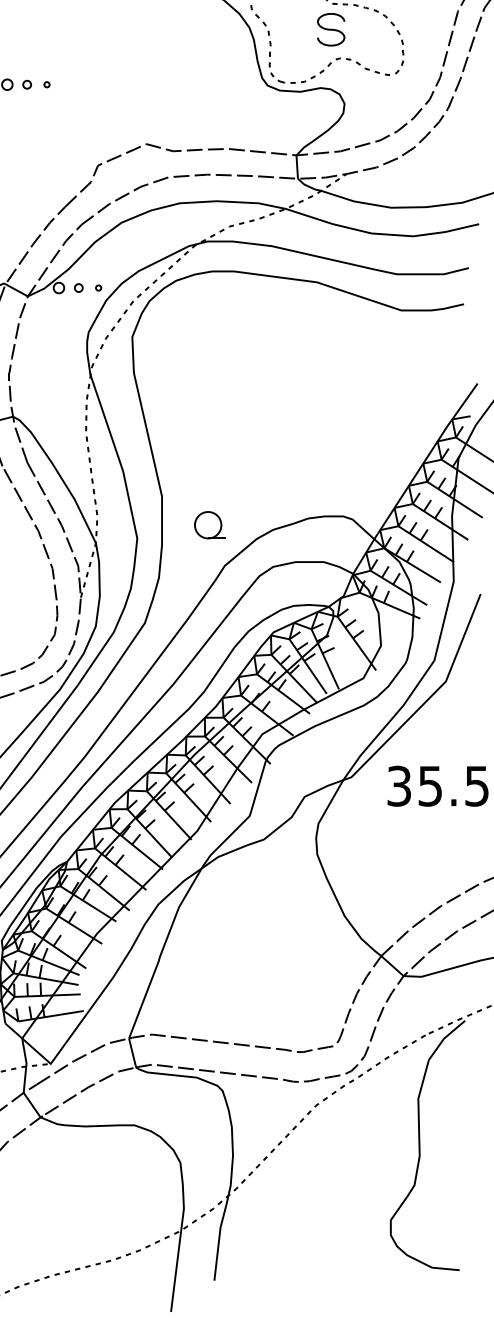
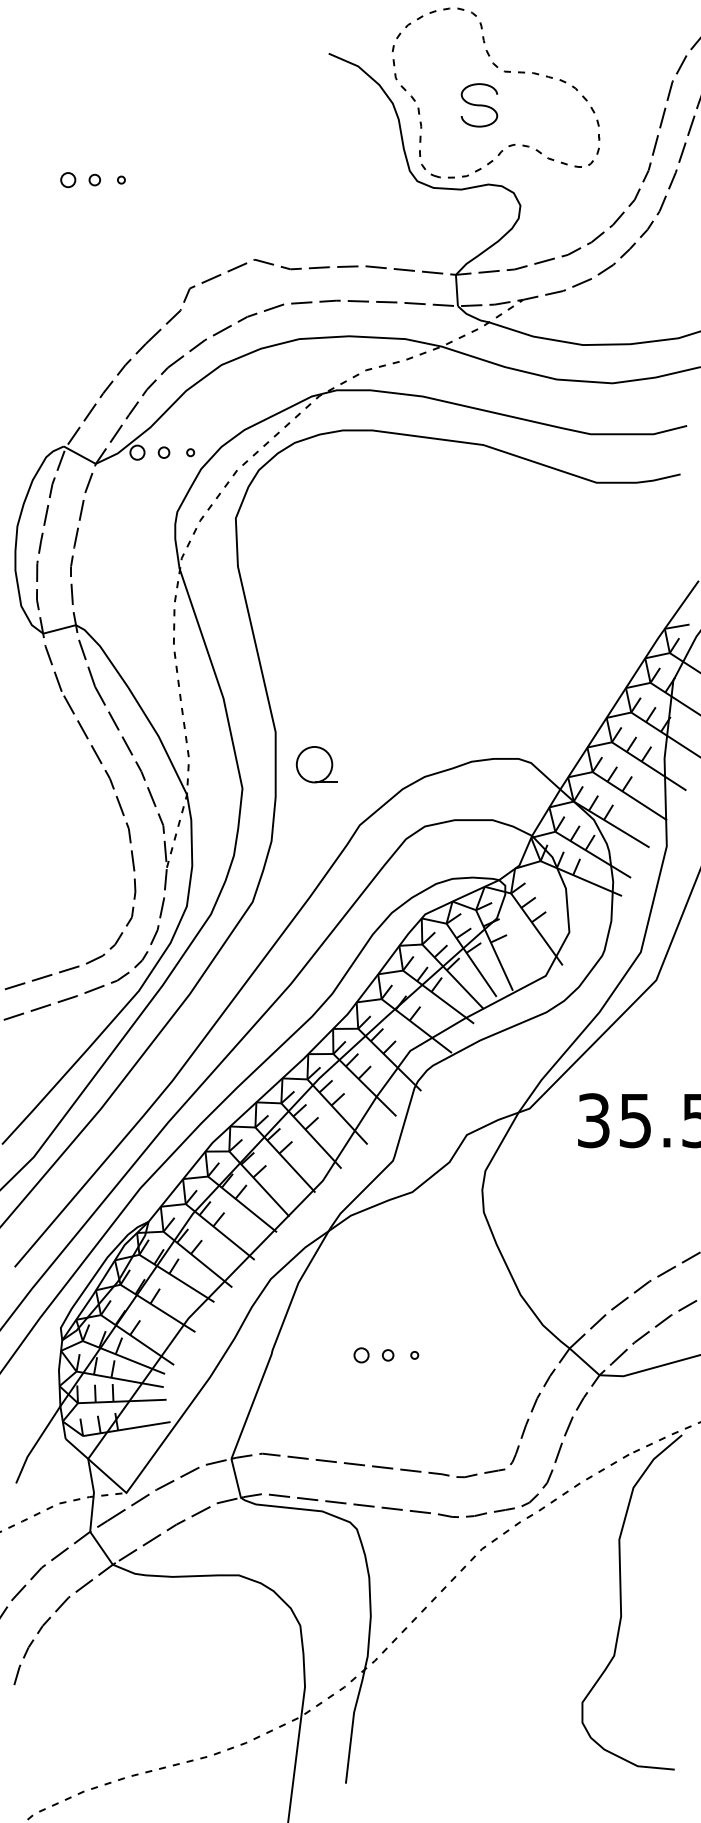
part: (331, 29) -> (479, 105), moved
part: (209, 525) -> (316, 764), moved
part: (244, 961) -> (386, 1355), added

